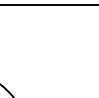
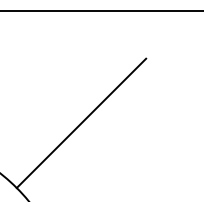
line: (39, 59) -> (81, 122), added

